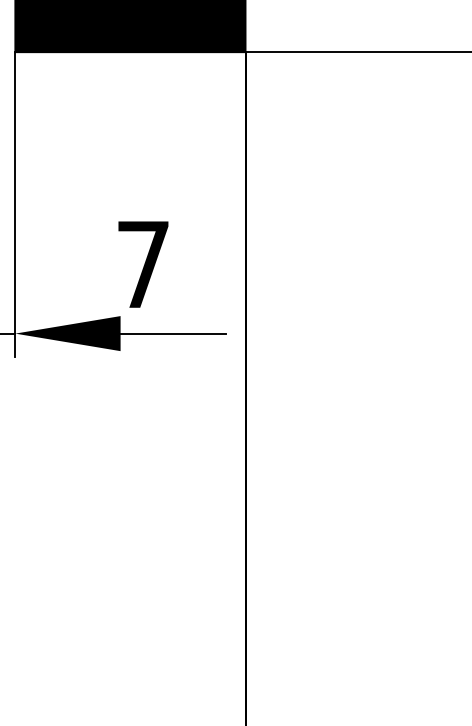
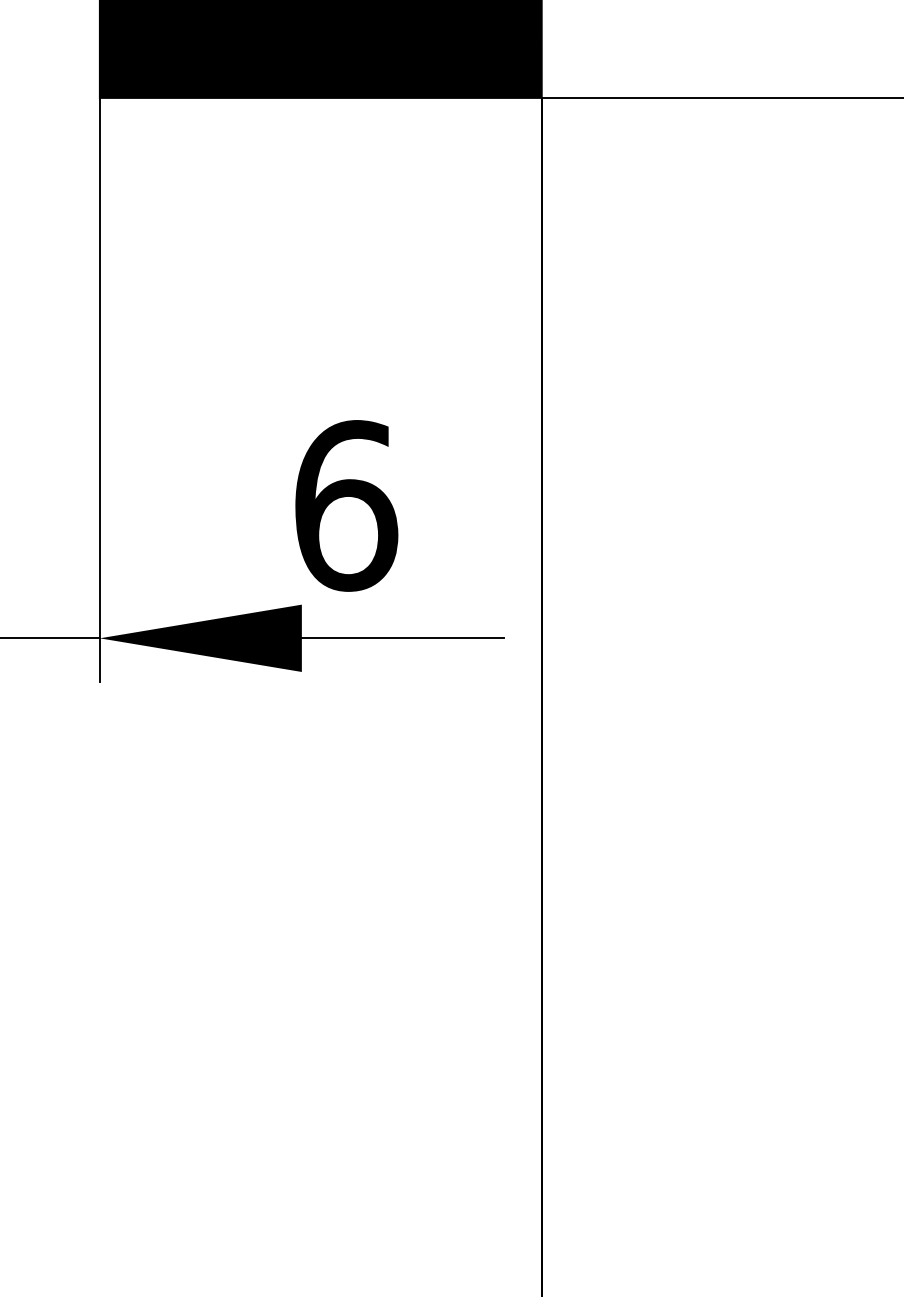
text: (143, 264) -> (345, 505), 7 -> 6

